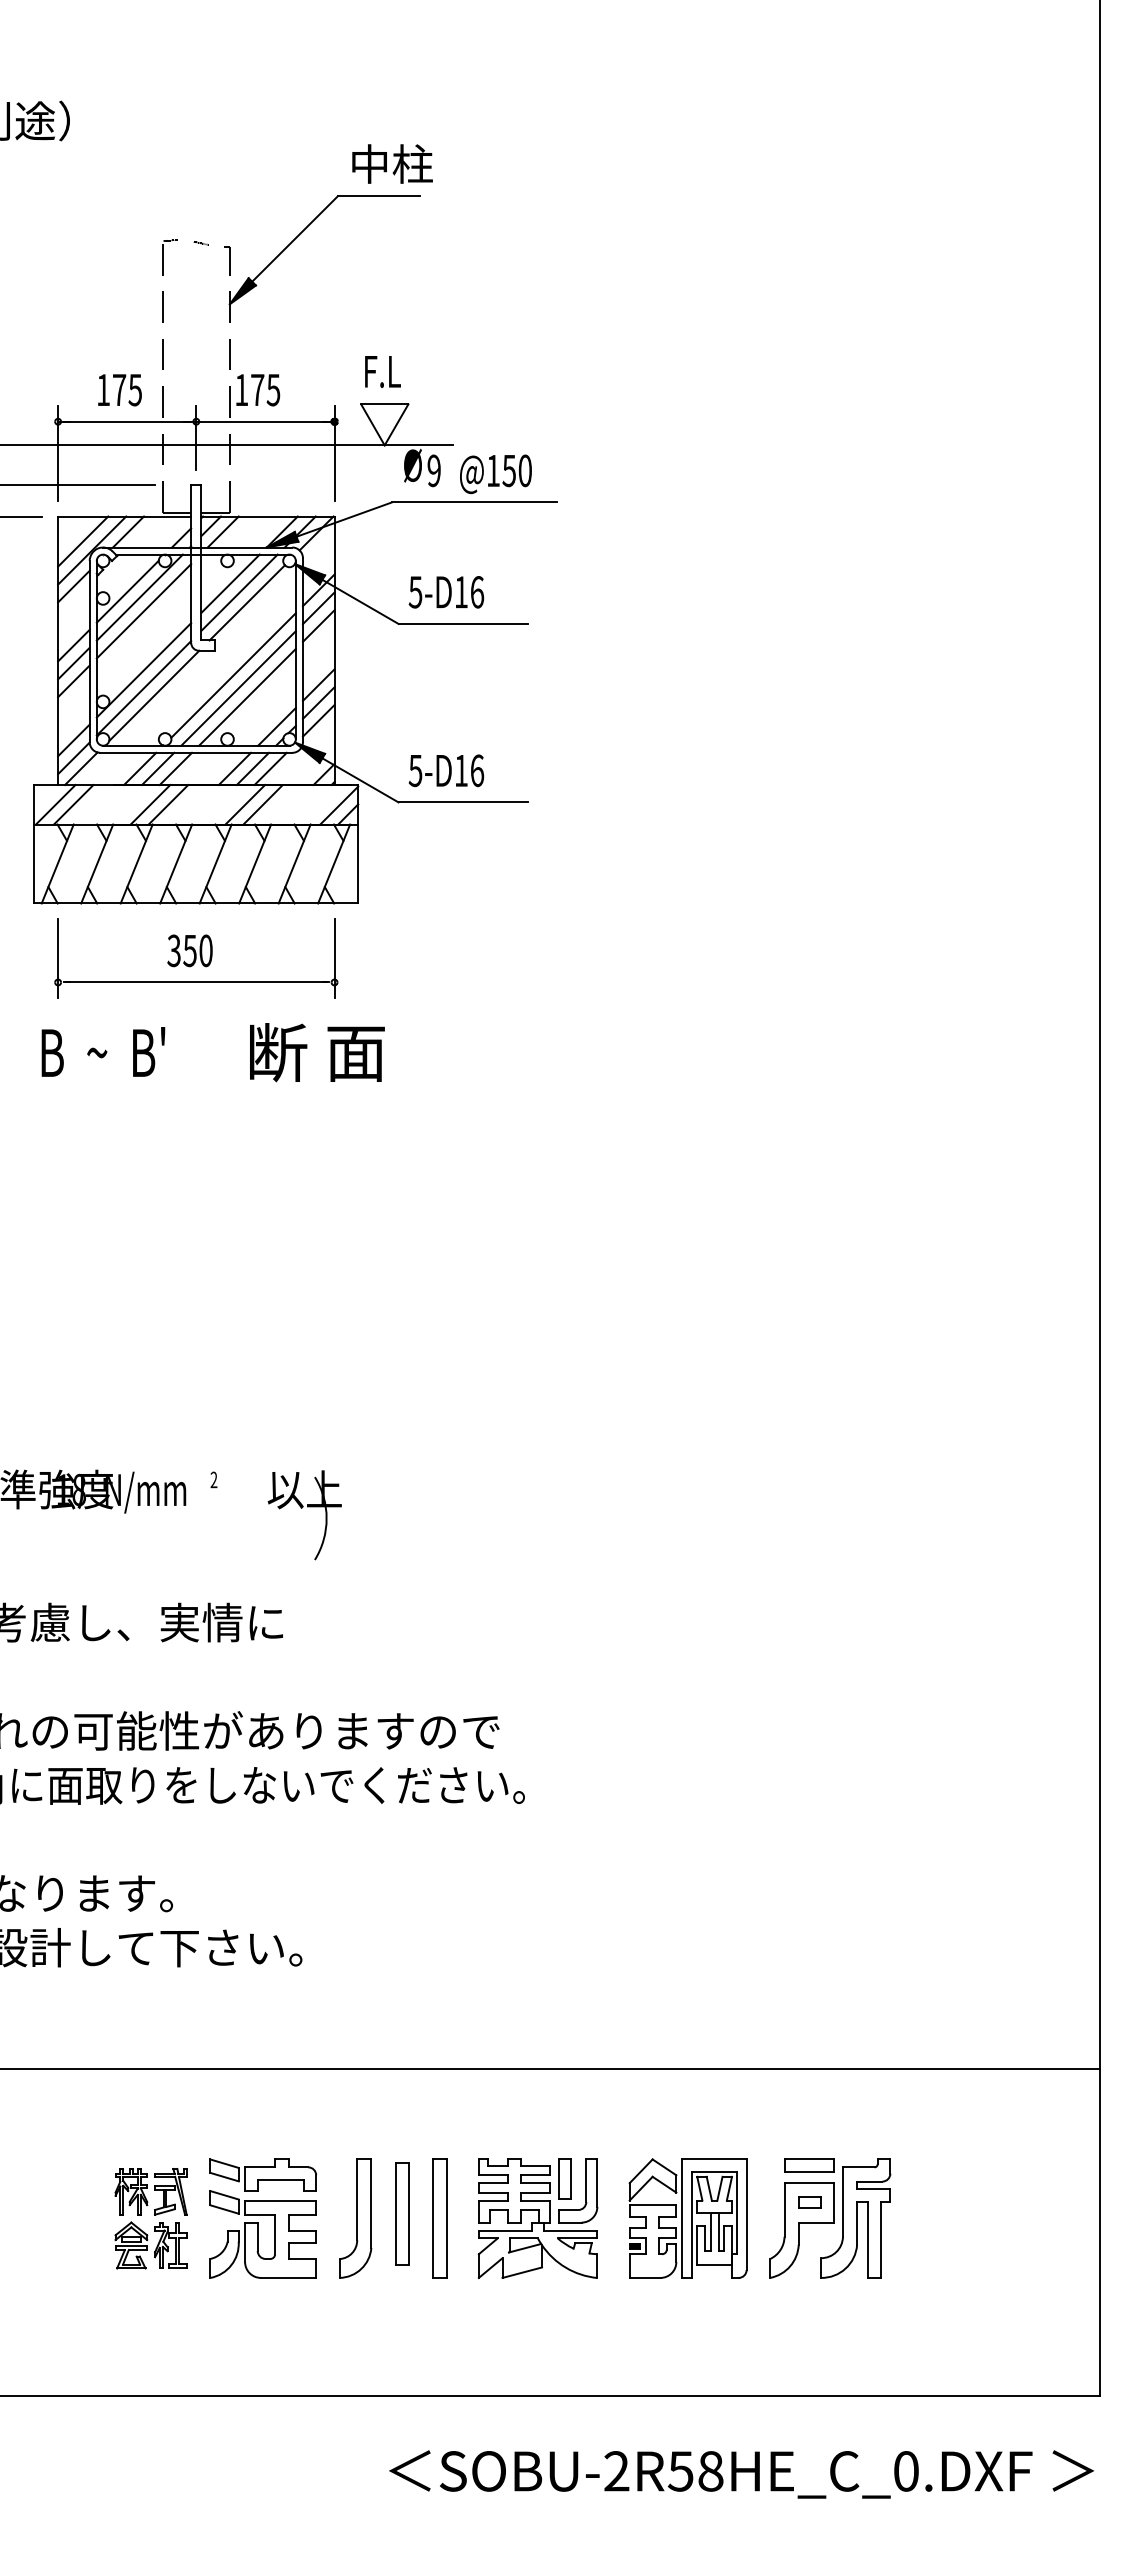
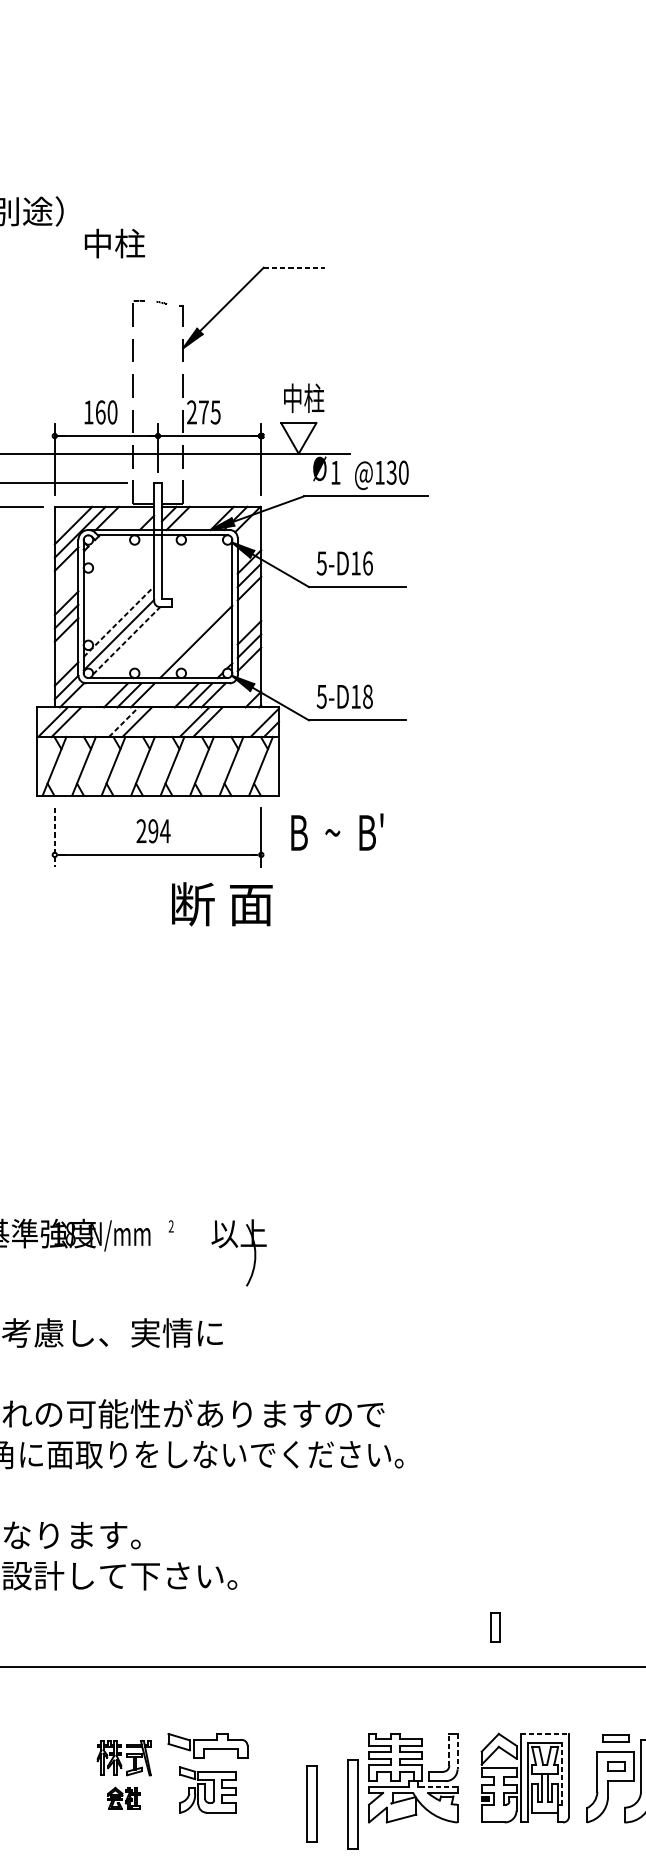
text: (392, 163) -> (114, 243), moved
line: (379, 196) -> (294, 267), solid -> dashed
text: (391, 370) -> (303, 397), F.L -> 中柱
text: (127, 389) -> (106, 411), 175 -> 160
text: (241, 389) -> (191, 411), 175 -> 275
text: (433, 470) -> (335, 472), 9 -> 1
text: (508, 470) -> (391, 472), @150 -> @130
line: (230, 583) -> (183, 556), removed
line: (127, 591) -> (106, 562), removed
line: (239, 592) -> (190, 563), removed
line: (139, 597) -> (115, 567), removed
line: (246, 602) -> (195, 571), removed
line: (143, 611) -> (118, 577), removed
line: (144, 670) -> (119, 621), solid -> dashed
line: (233, 675) -> (185, 625), removed
line: (238, 688) -> (189, 635), removed
line: (154, 695) -> (126, 640), solid -> dashed
line: (276, 726) -> (217, 663), removed
text: (477, 770) -> (368, 696), 5-D16 -> 5-D18
line: (150, 804) -> (123, 721), solid -> dashed
text: (190, 950) -> (153, 831), 350 -> 294
line: (58, 959) -> (55, 837), solid -> dashed
text: (103, 1051) -> (337, 831), moved
text: (317, 1052) -> (222, 904), moved
line: (714, 2159) -> (545, 1734), solid -> dashed
part: (809, 2165) -> (616, 1738), size x0.7
part: (564, 2178) -> (495, 1627), moved
line: (586, 2180) -> (449, 1749), solid -> dashed
line: (597, 2183) -> (457, 1751), solid -> dashed
line: (737, 2212) -> (562, 1773), solid -> dashed
part: (402, 2213) -> (312, 1803), moved
part: (355, 2218) -> (276, 1778), removed
part: (439, 2218) -> (352, 1804), moved
line: (570, 2230) -> (437, 1787), solid -> dashed
part: (262, 2234) -> (207, 1790), size x0.7
part: (150, 2245) -> (123, 1798), size x0.6

